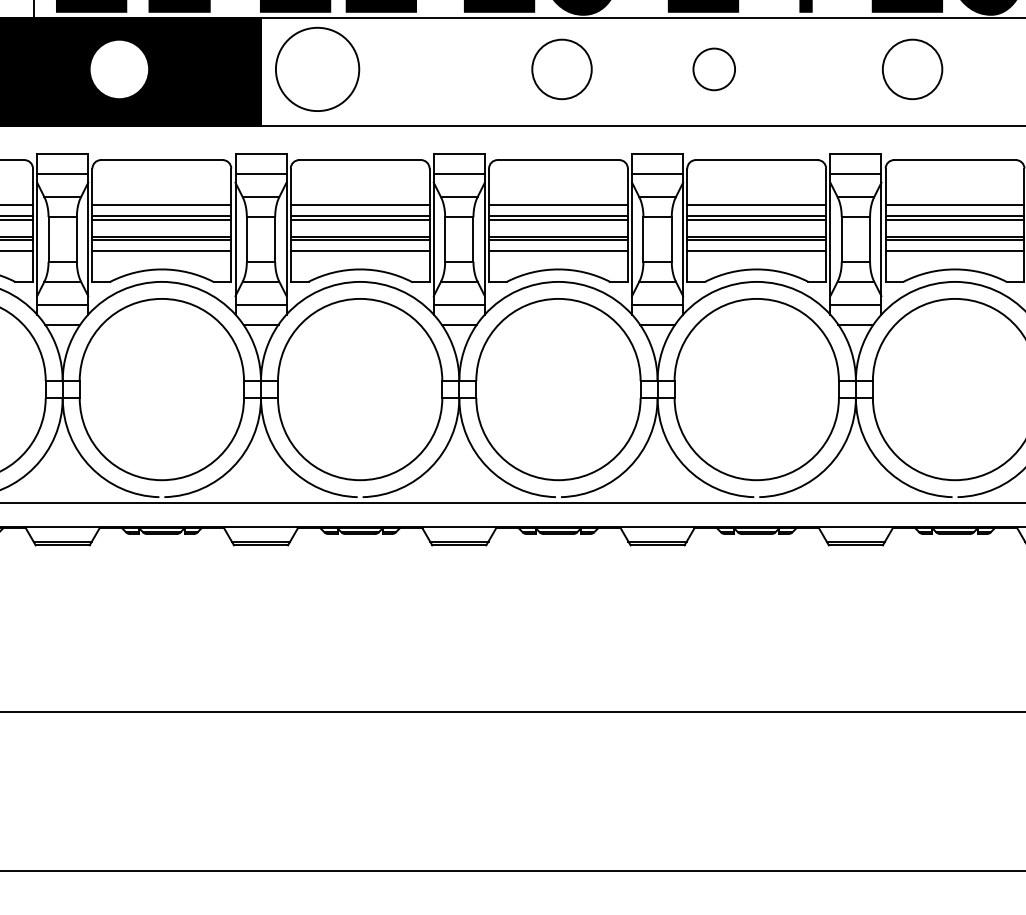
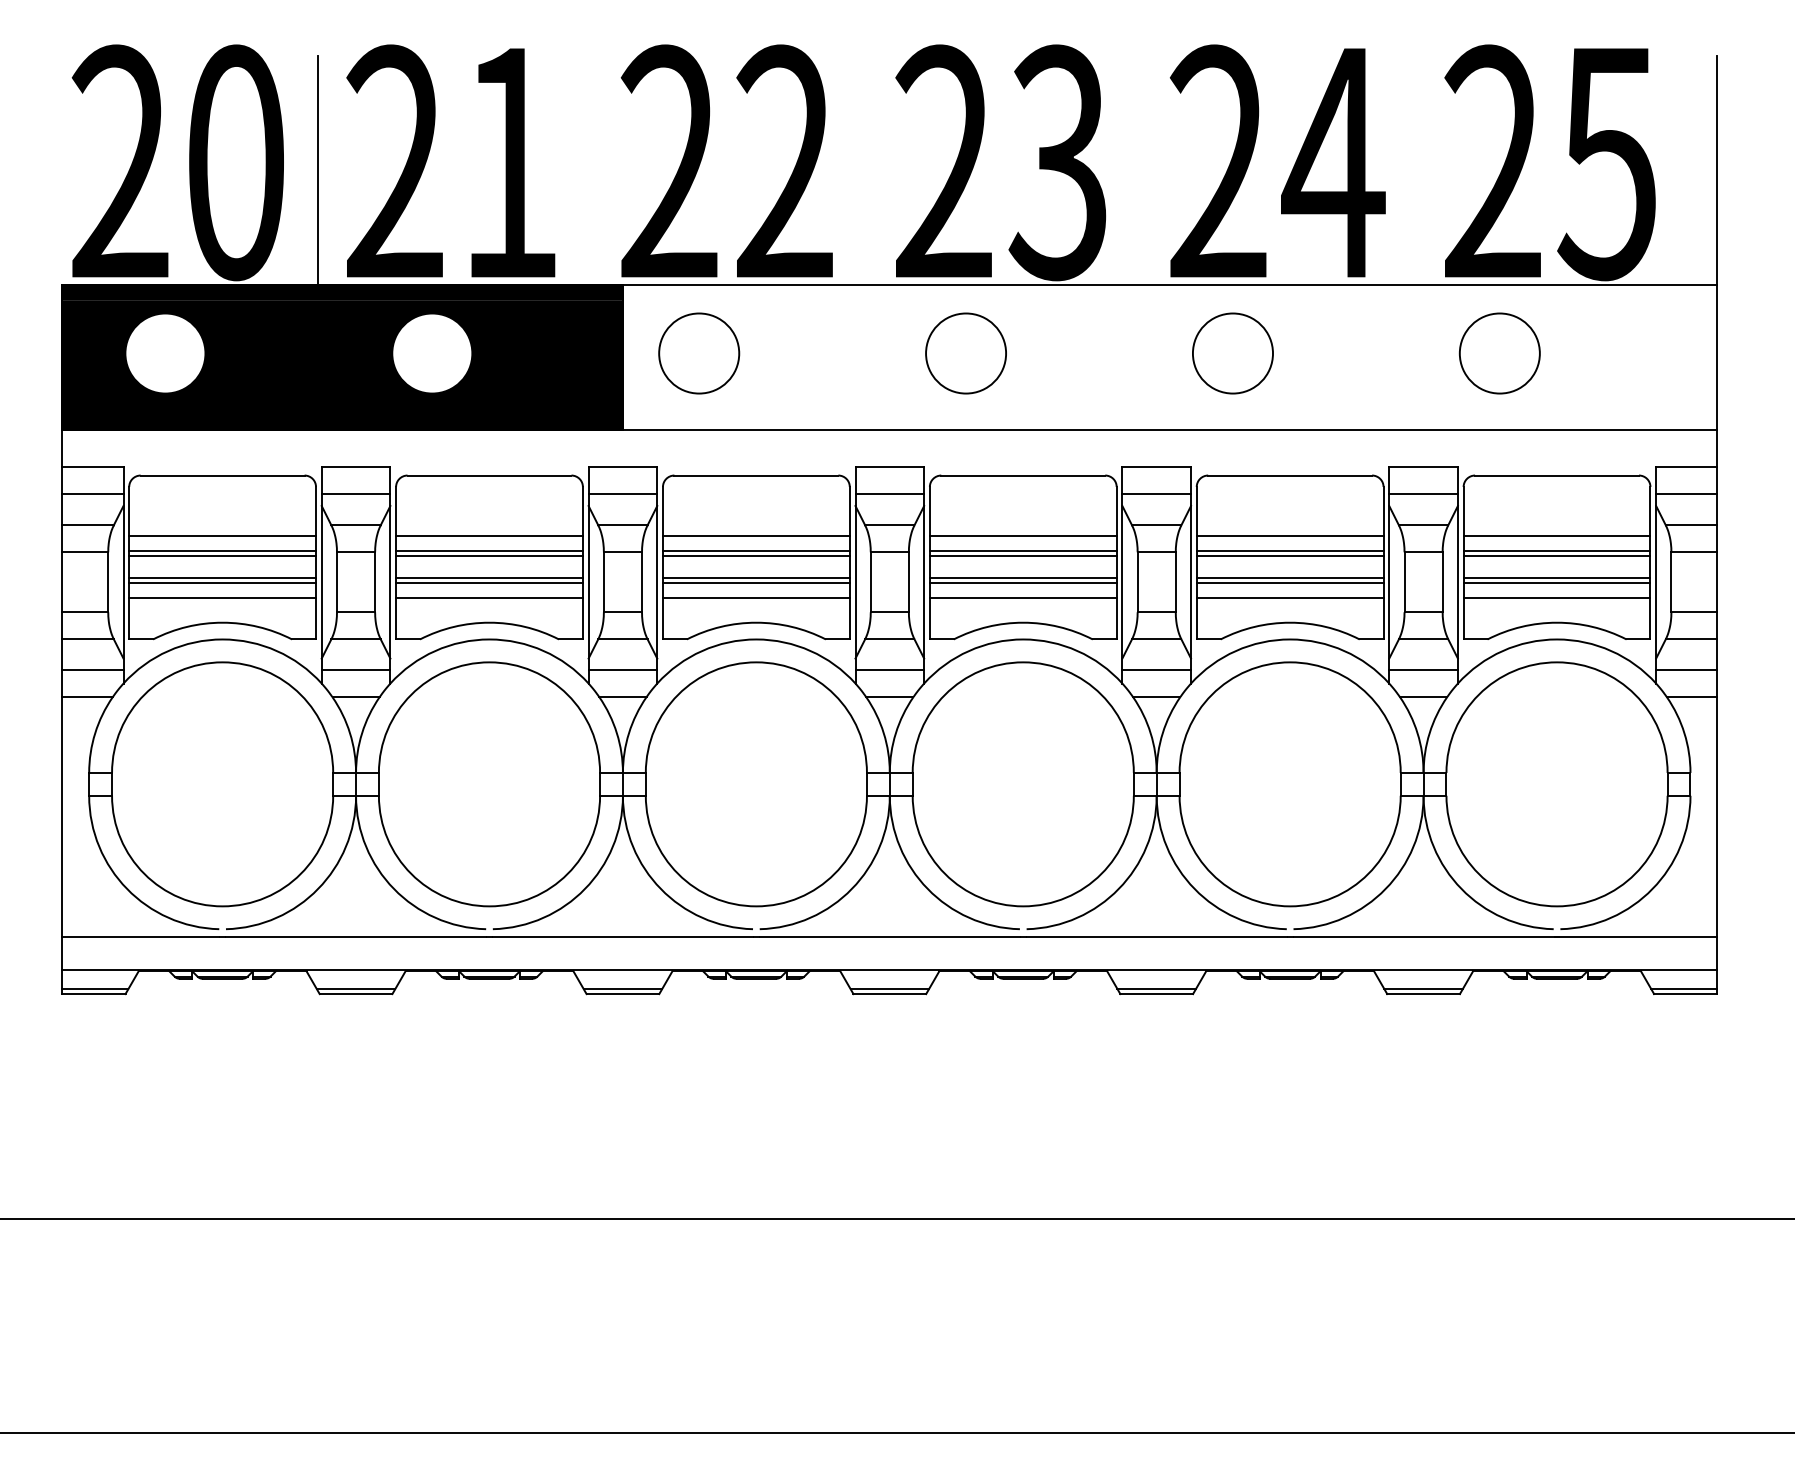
circle: (317, 69) -> (699, 353), size x0.71
circle: (561, 69) -> (965, 353), moved
circle: (713, 69) -> (1232, 353), size x1.43

